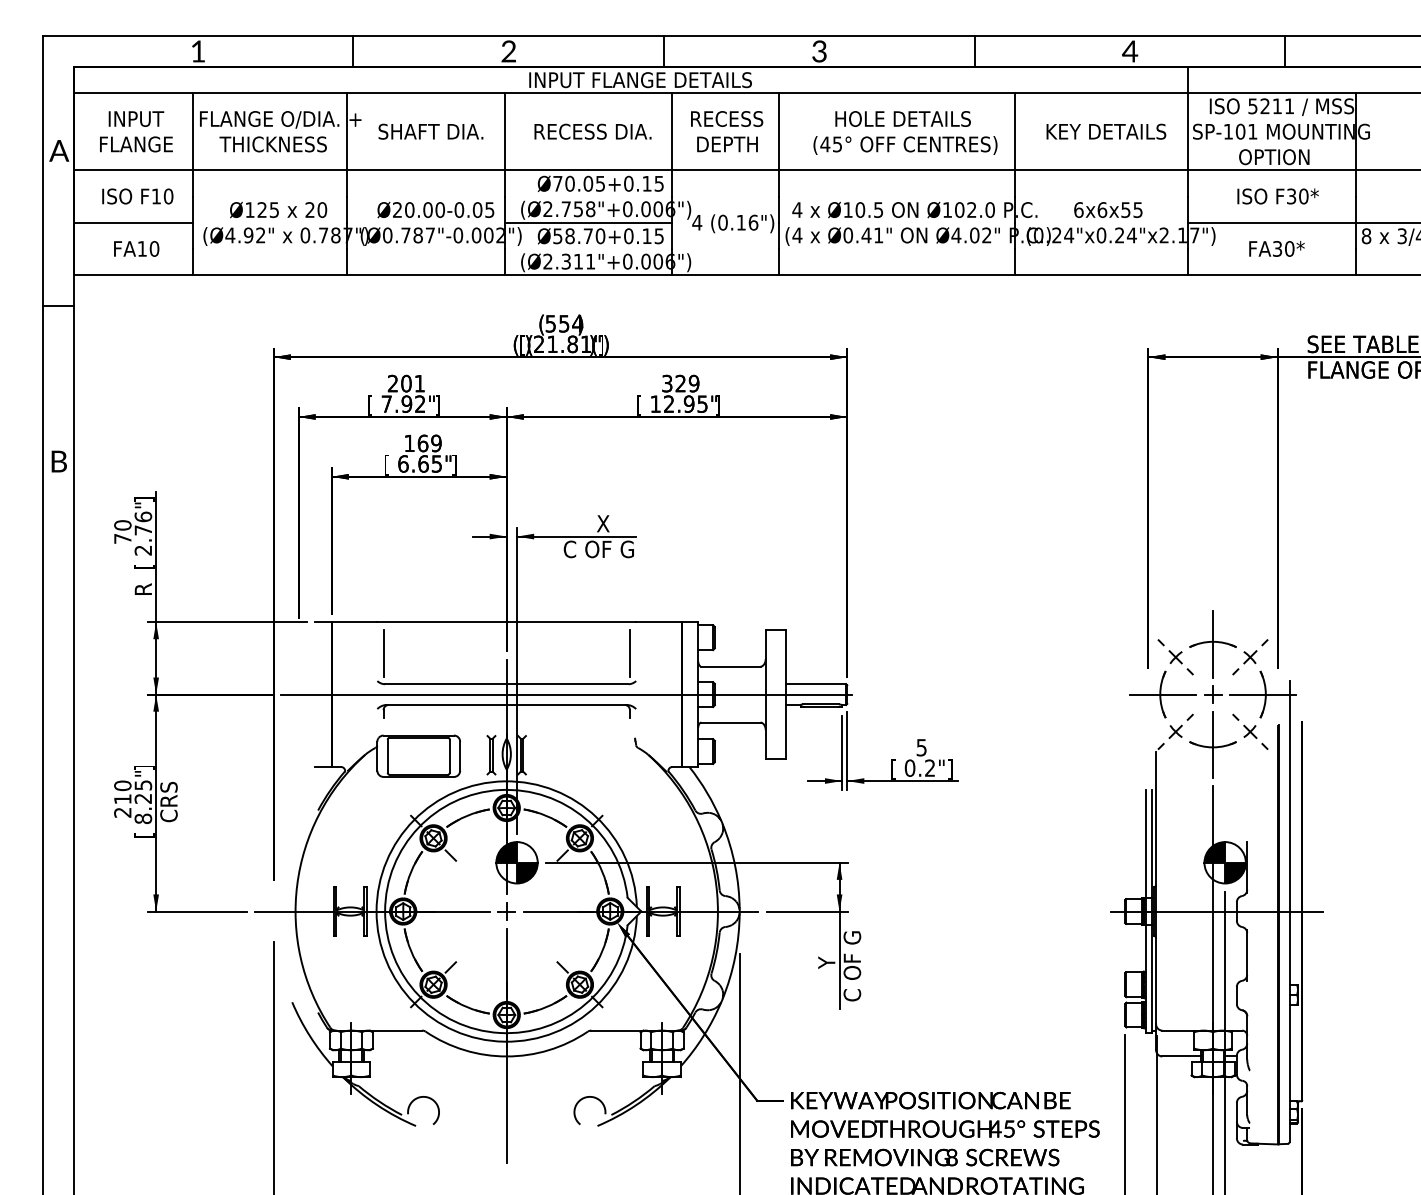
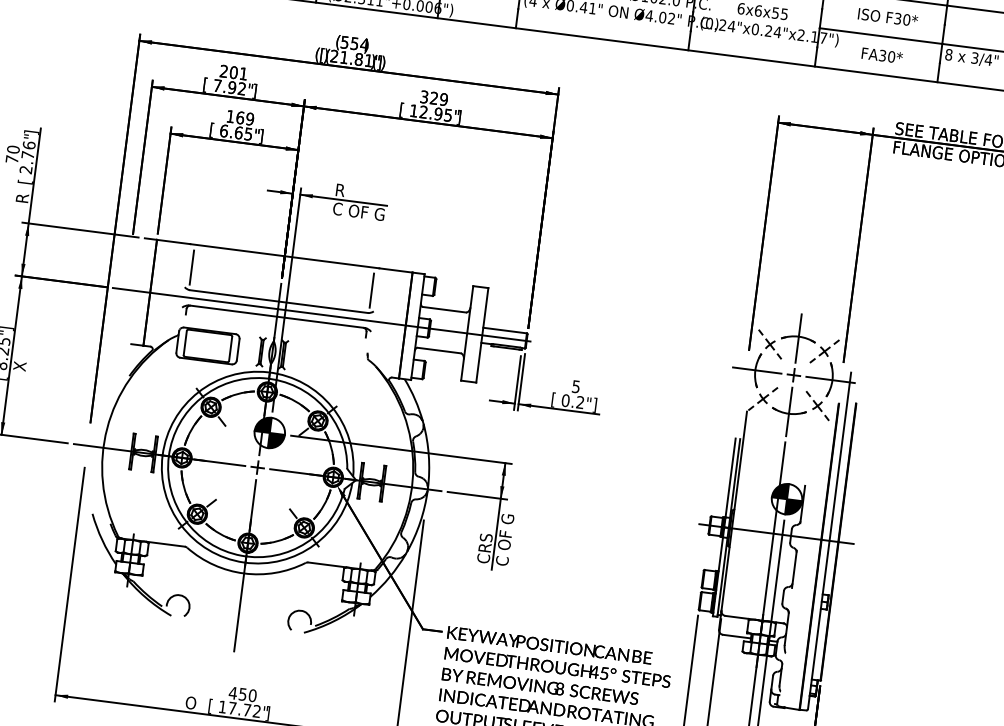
text: (586, 523) -> (352, 191), X -> R
text: (168, 801) -> (20, 355), CRS -> X
text: (826, 978) -> (485, 546), Y -> CRS

